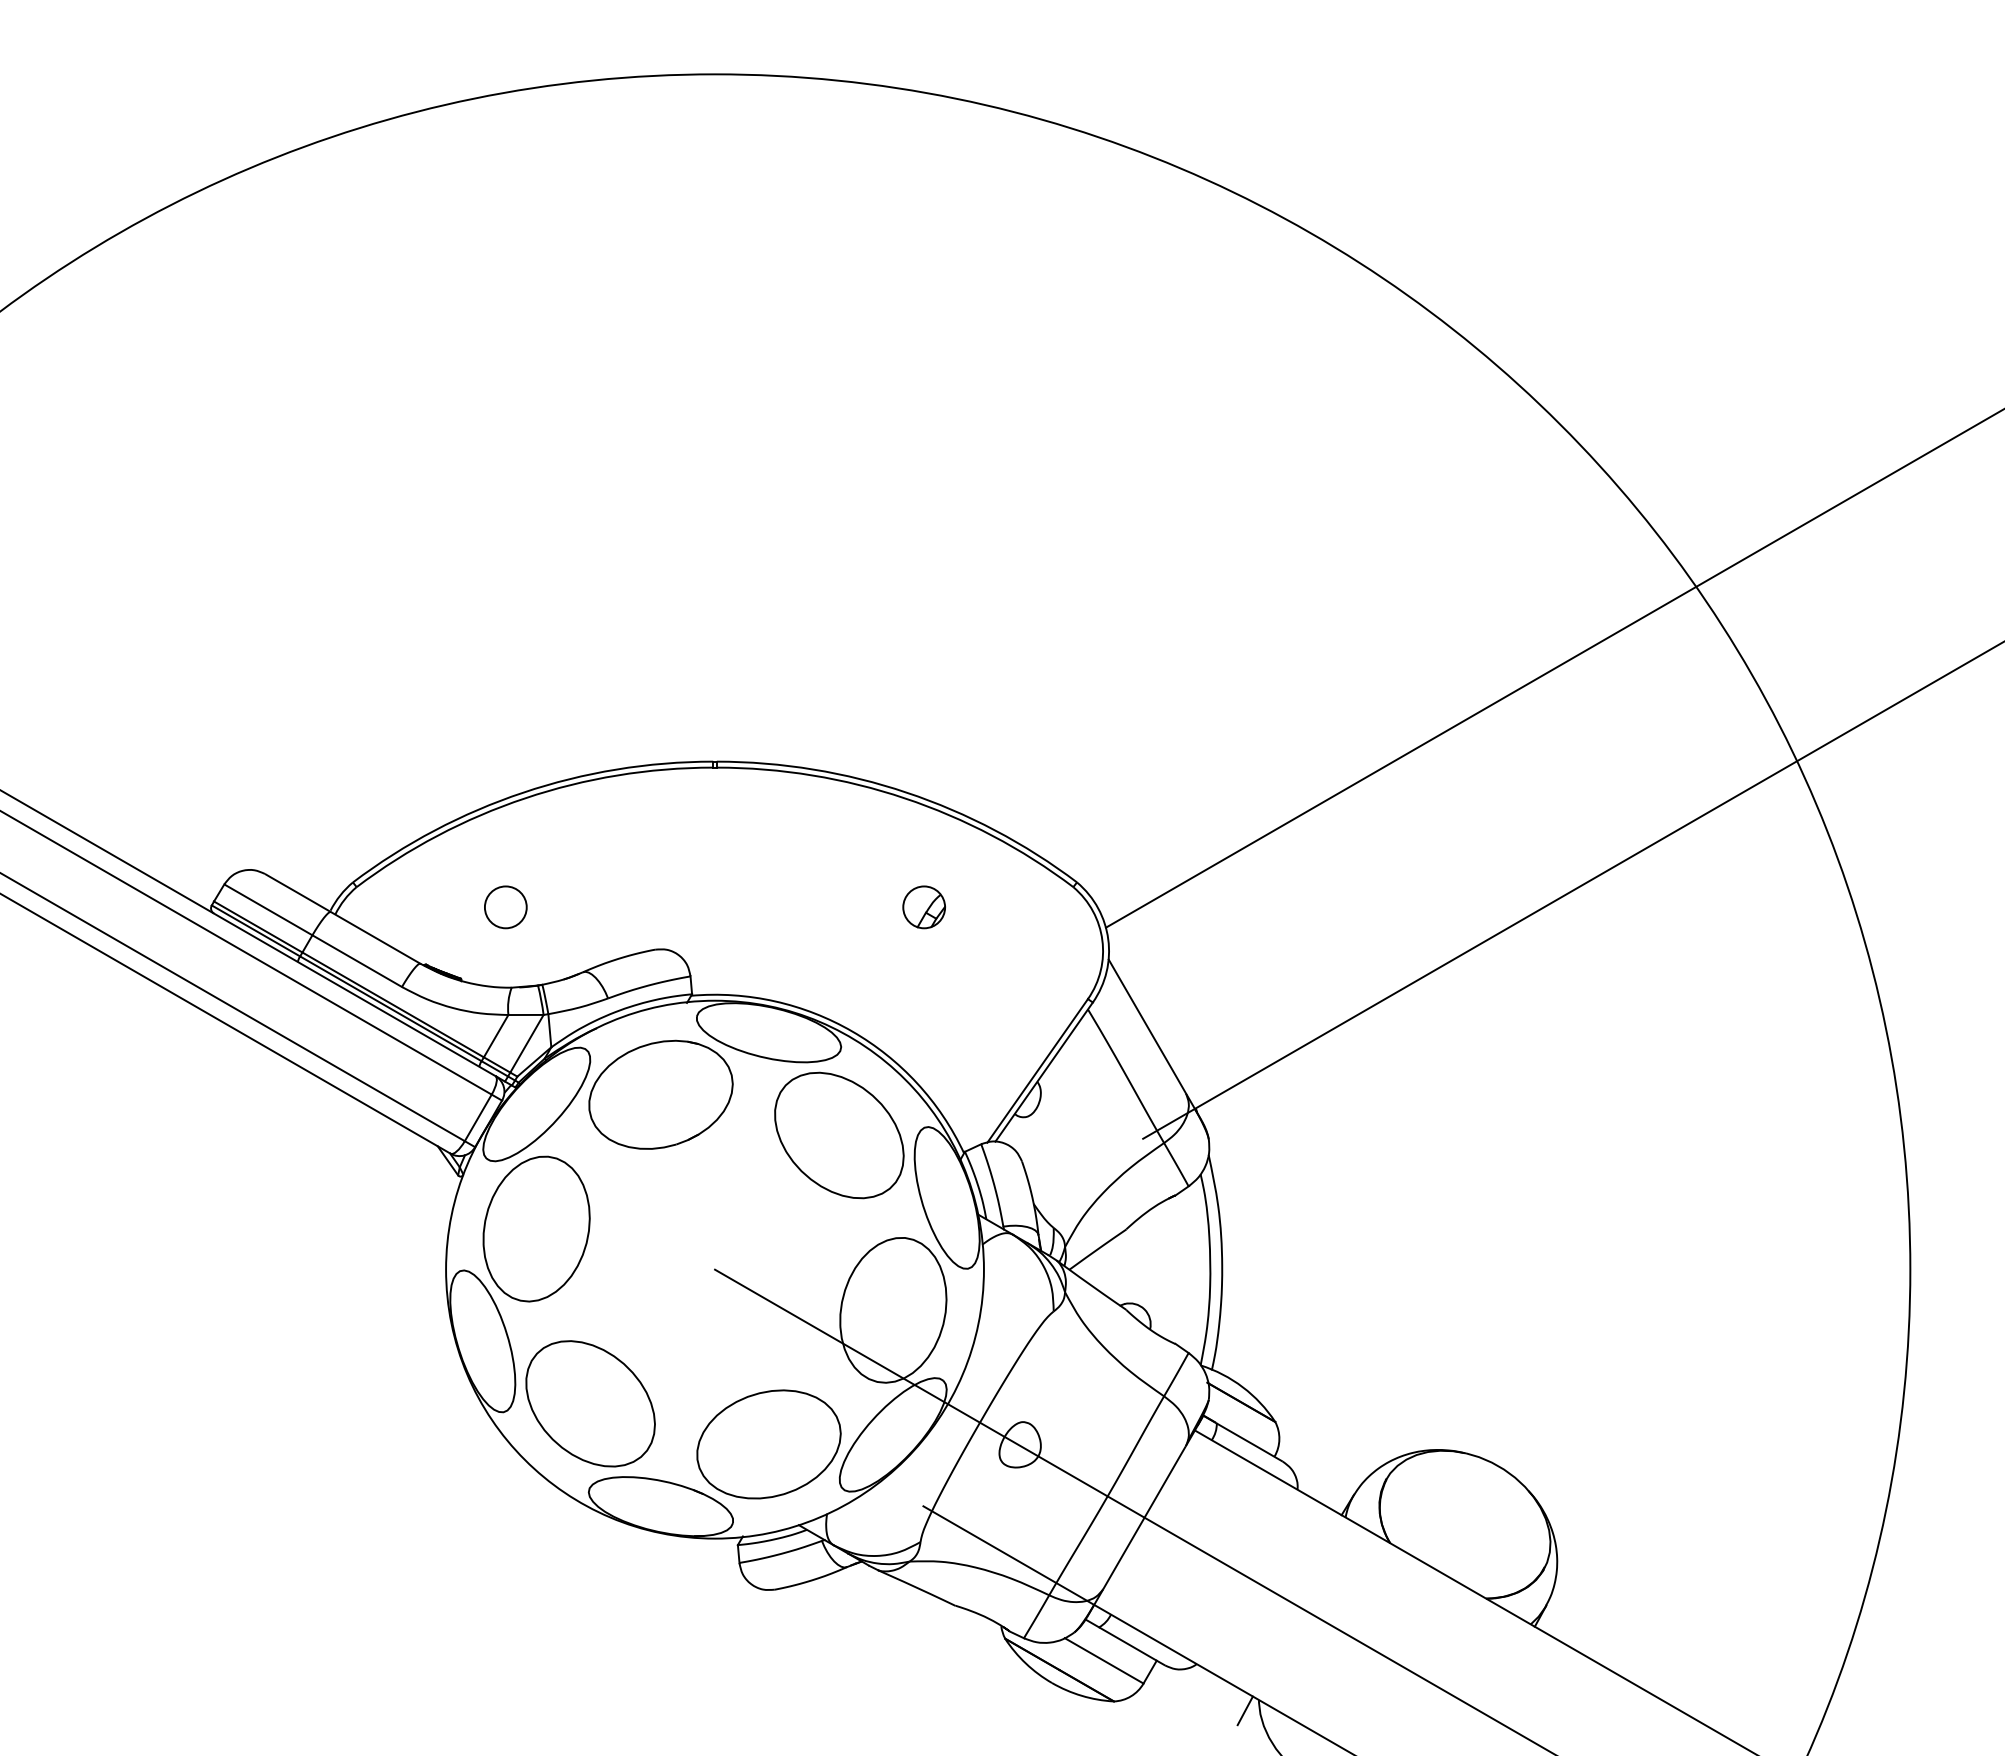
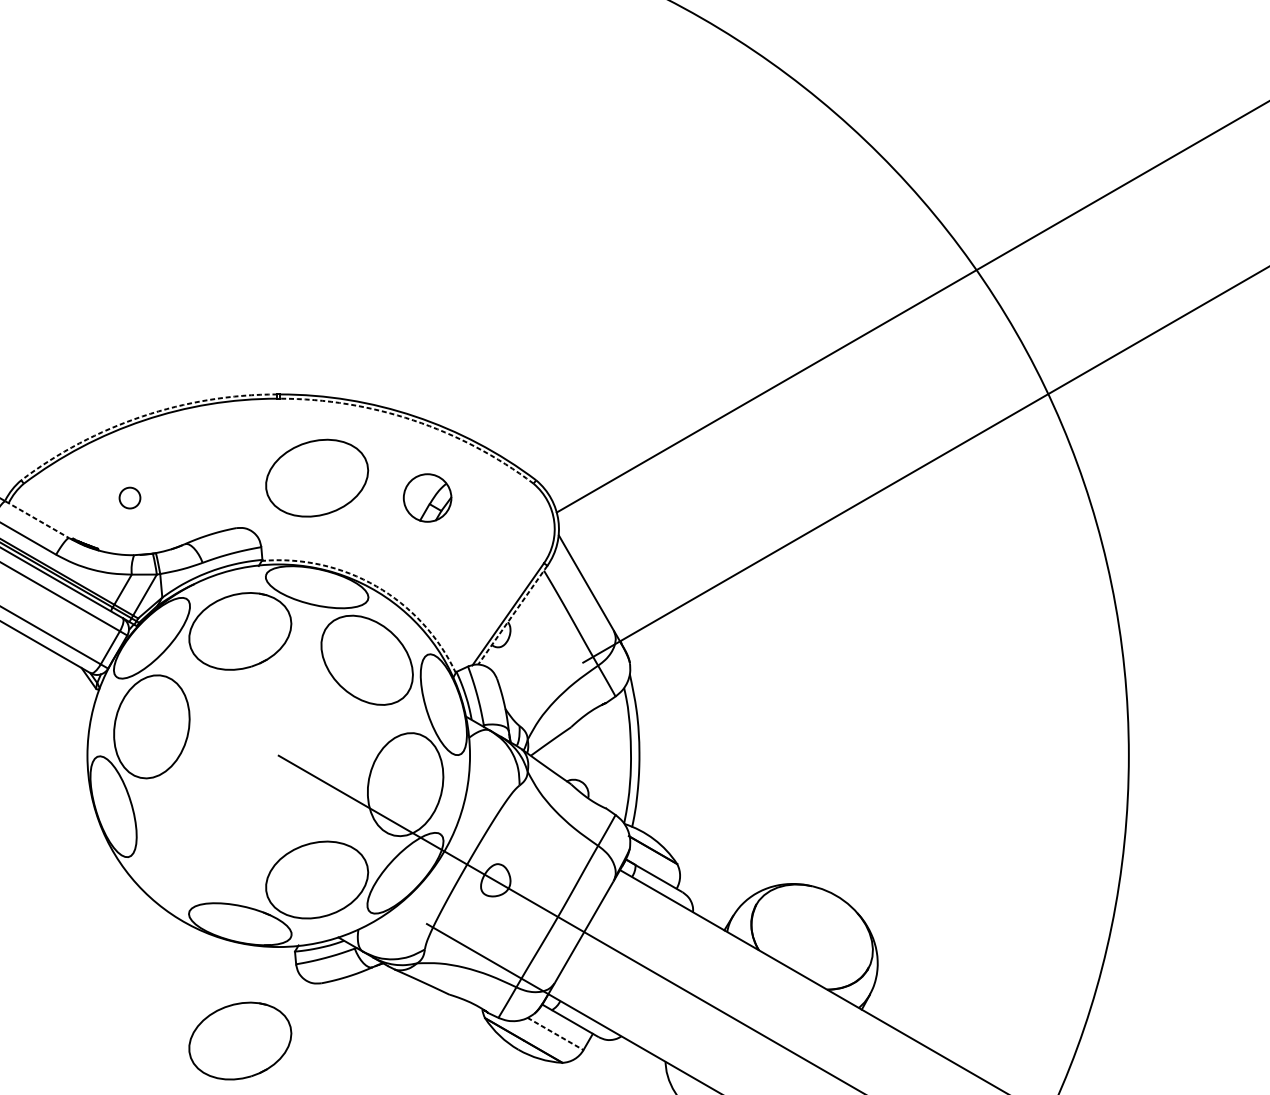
arc: (523, 792) -> (142, 416), solid -> dashed
arc: (904, 798) -> (413, 420), solid -> dashed
part: (768, 879) -> (316, 478), added
circle: (505, 907) -> (129, 498), size x0.7
part: (923, 907) -> (427, 498), size x1.6
line: (375, 937) -> (37, 519), solid -> dashed
arc: (852, 1031) -> (376, 586), solid -> dashed
line: (1044, 1072) -> (513, 615), solid -> dashed
part: (590, 1403) -> (190, 850), removed
line: (1104, 1661) -> (555, 1034), solid -> dashed
part: (660, 1670) -> (239, 1040), added
line: (1244, 1710) -> (655, 1069), removed

